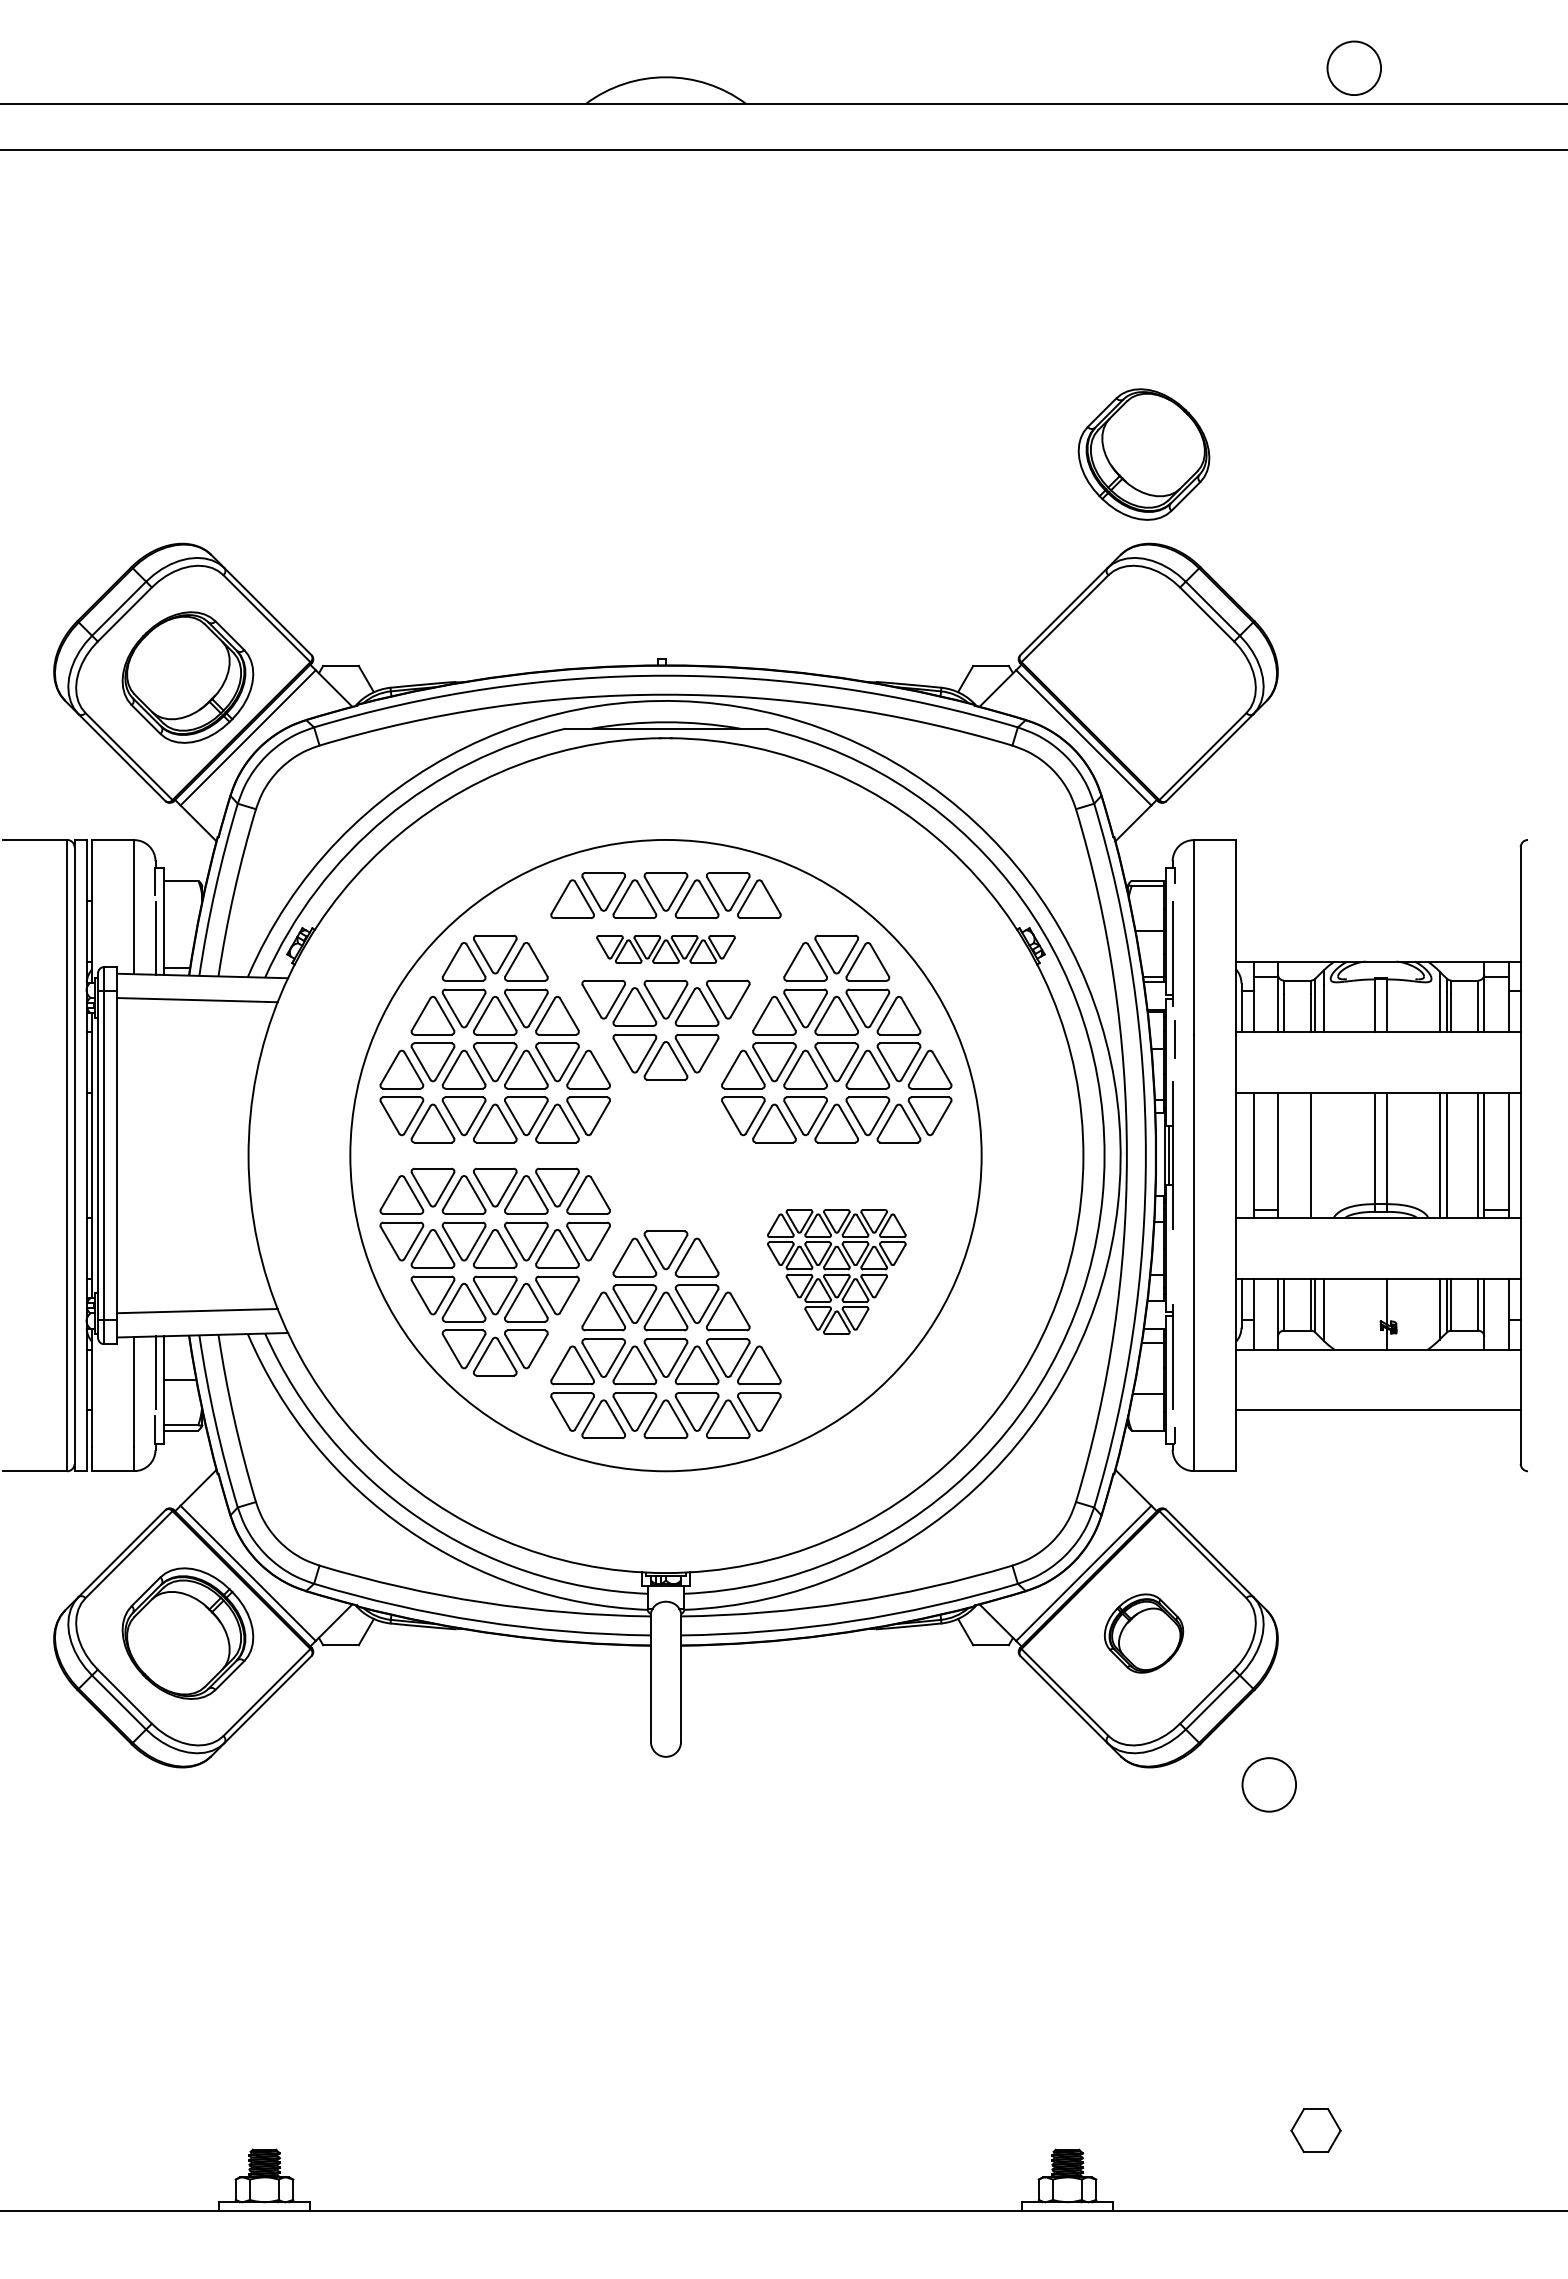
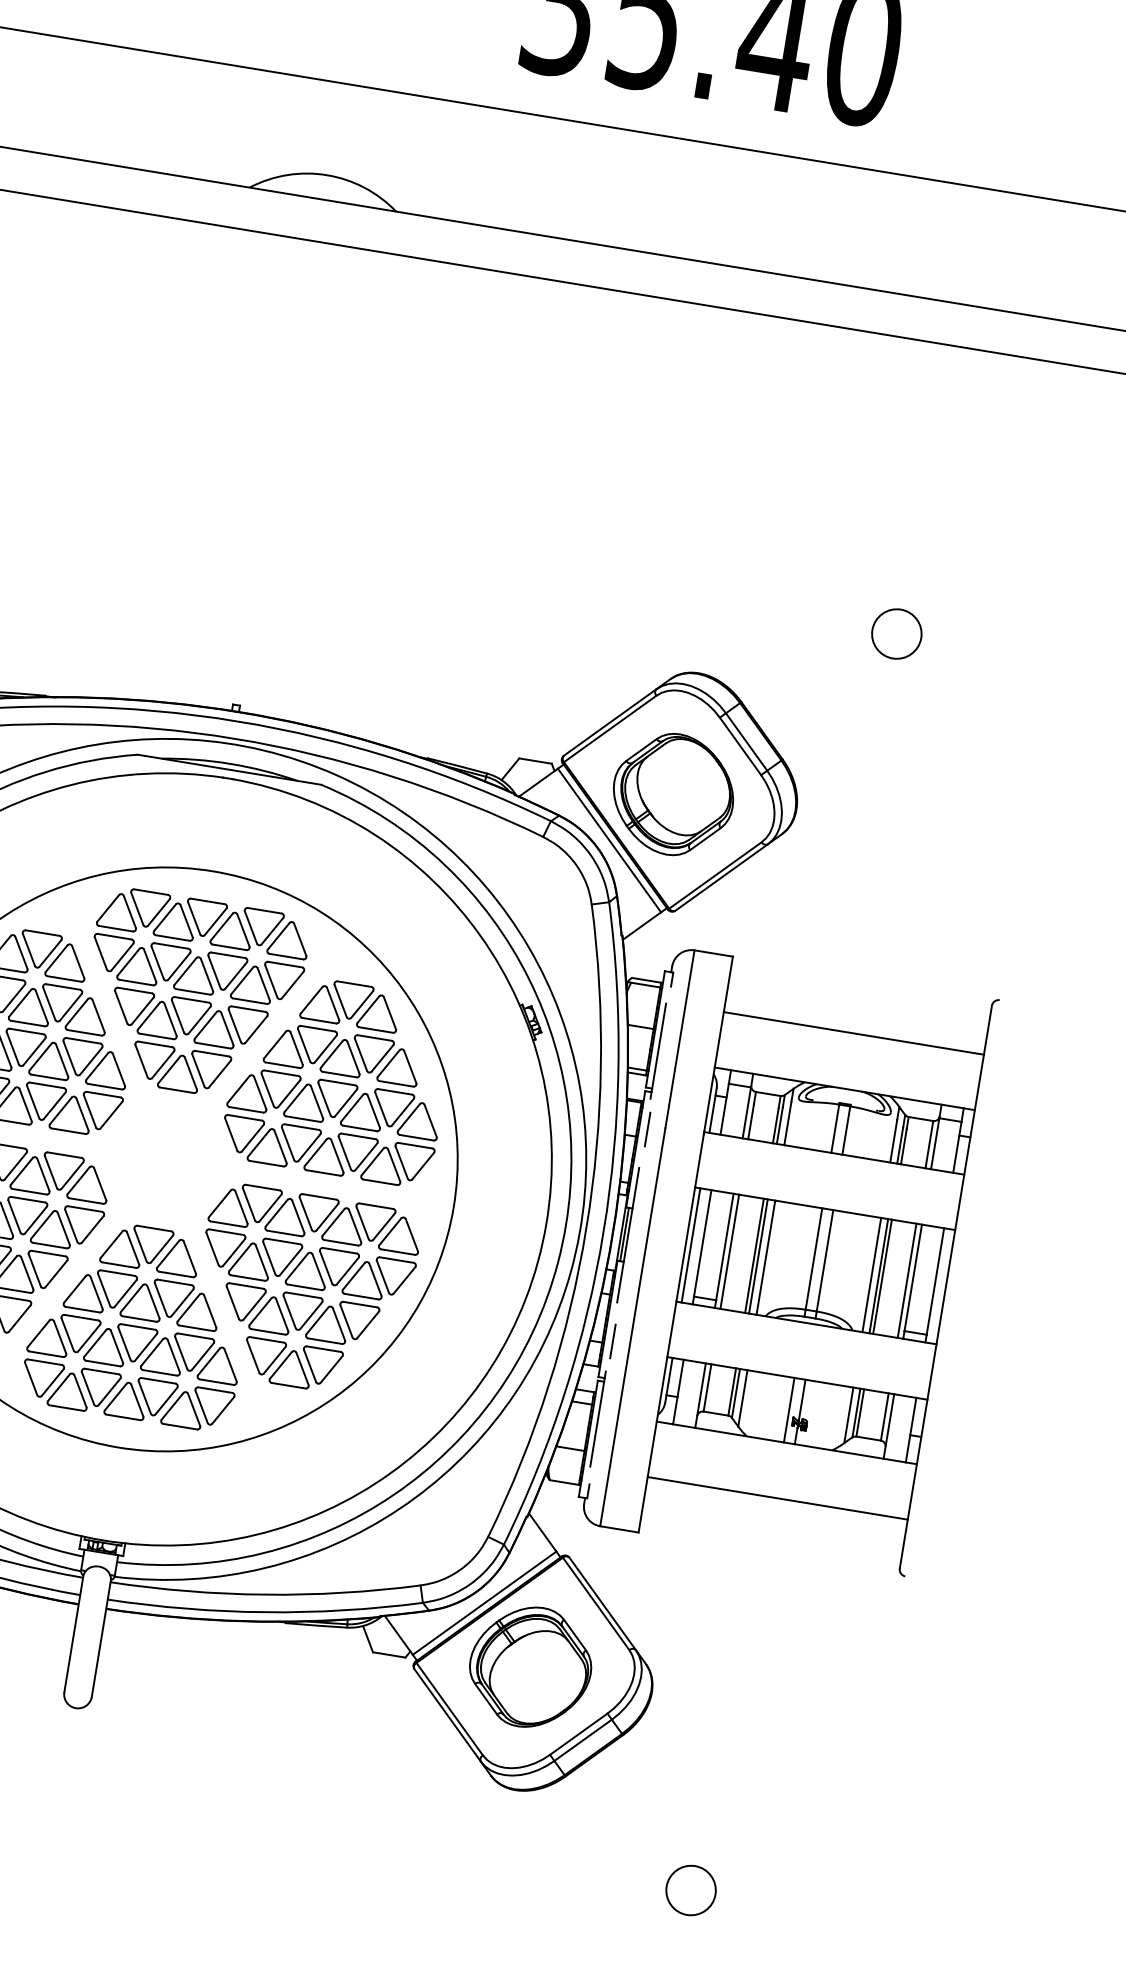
circle: (1353, 67) -> (896, 633), moved
part: (1143, 454) -> (673, 794), moved
line: (1377, 900) -> (853, 1032), added
part: (665, 949) -> (196, 971), size x1.67
line: (1241, 1155) -> (691, 1245), added
line: (1283, 1155) -> (729, 1251), added
line: (1315, 1155) -> (758, 1256), added
line: (1323, 1155) -> (765, 1257), added
line: (1451, 1155) -> (882, 1276), added
part: (836, 1271) -> (304, 1290), size x1.67
line: (1174, 1271) -> (612, 1341), added
line: (1375, 1313) -> (789, 1409), added
part: (1143, 1633) -> (530, 1666), size x1.67
circle: (1268, 1784) -> (690, 1890), moved

